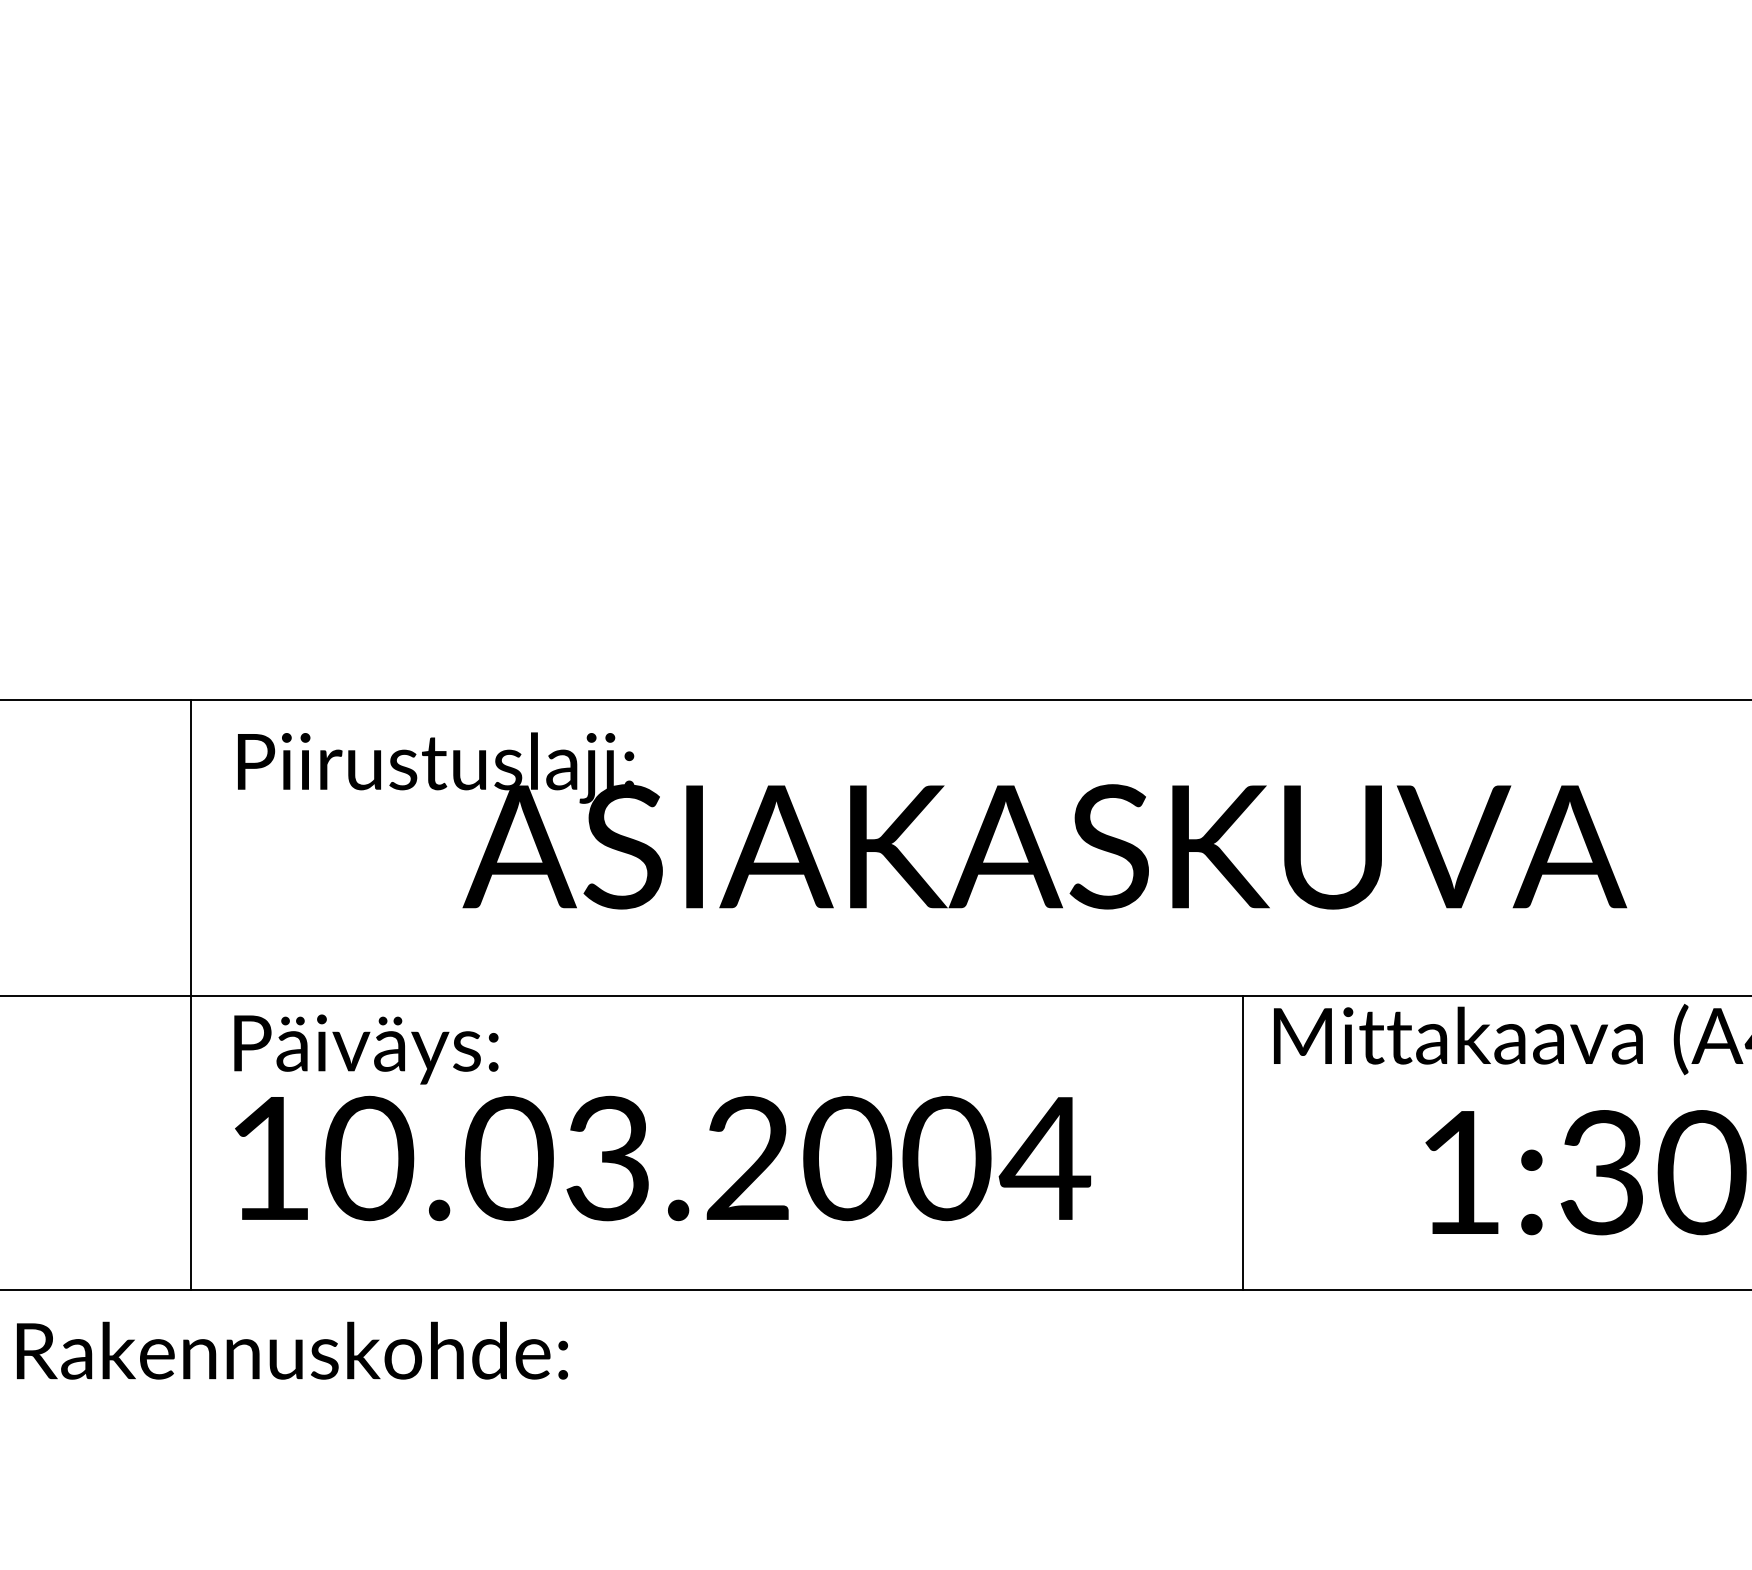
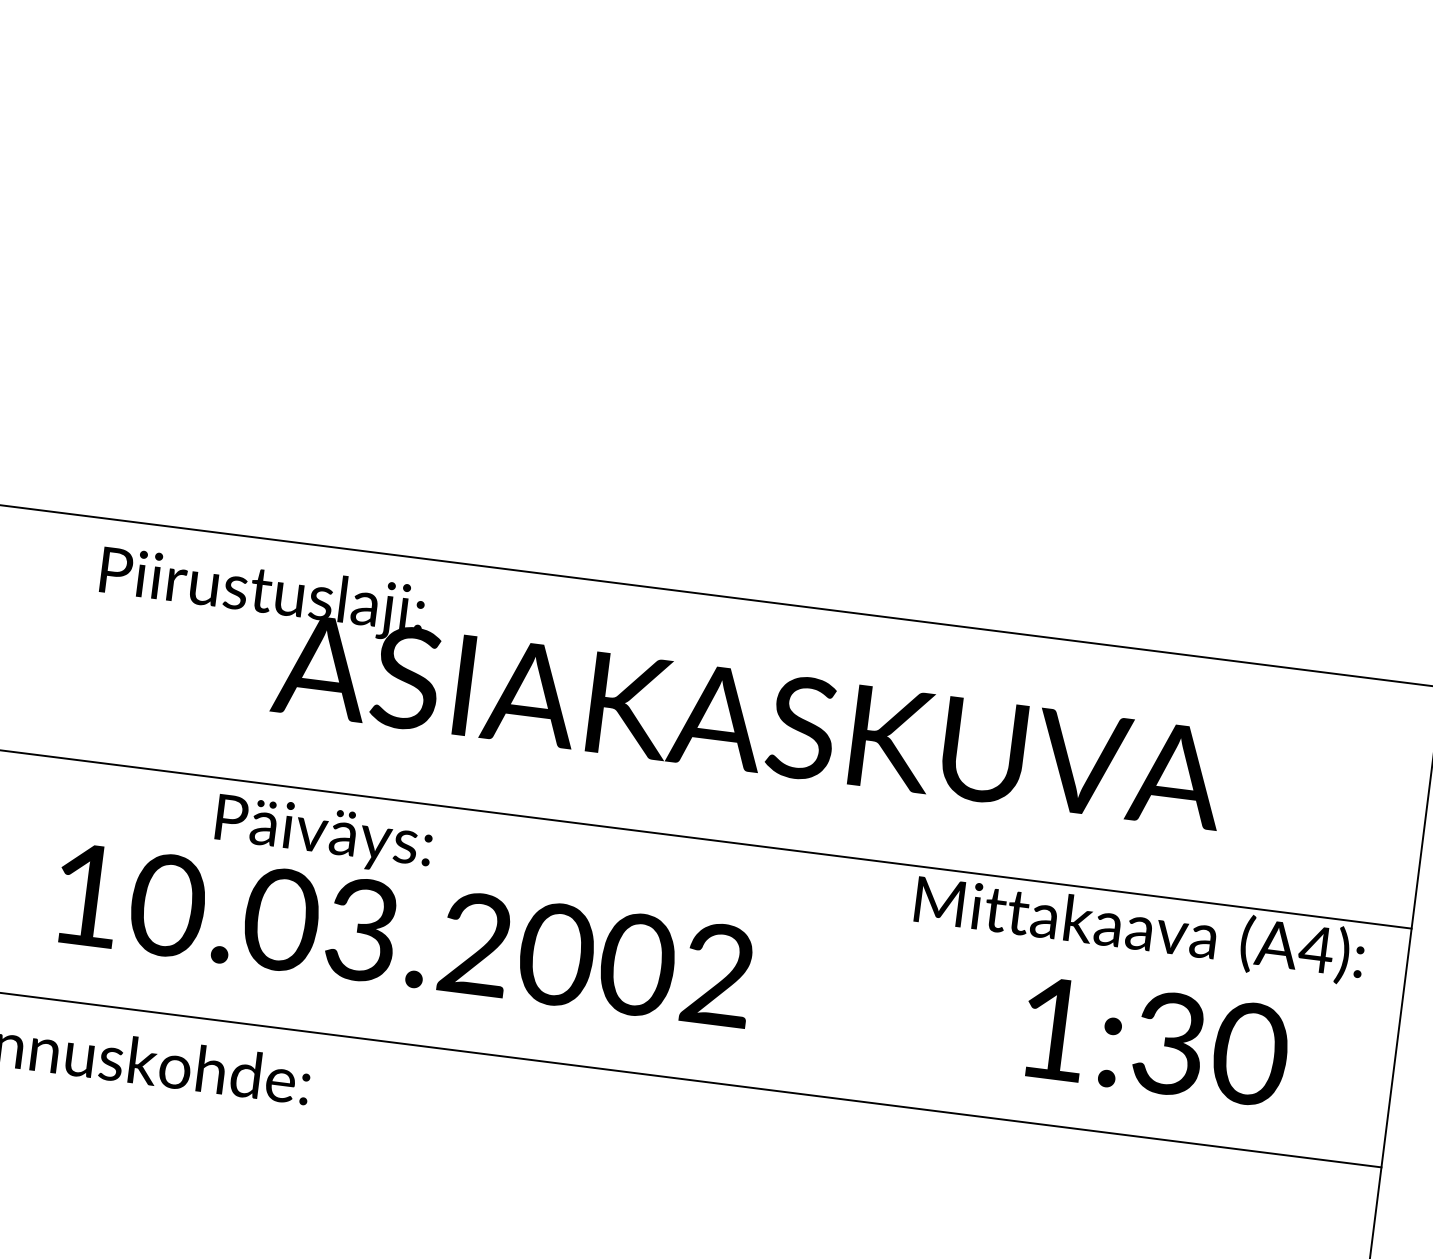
line: (190, 994) -> (39, 753), removed
text: (366, 1049) -> (323, 835), moved
line: (1243, 1142) -> (880, 982), removed
text: (1044, 1157) -> (717, 974), 10.03.2004 -> 10.03.2002

